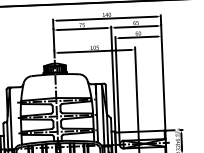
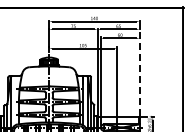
line: (163, 77) -> (139, 72), solid -> dashed

